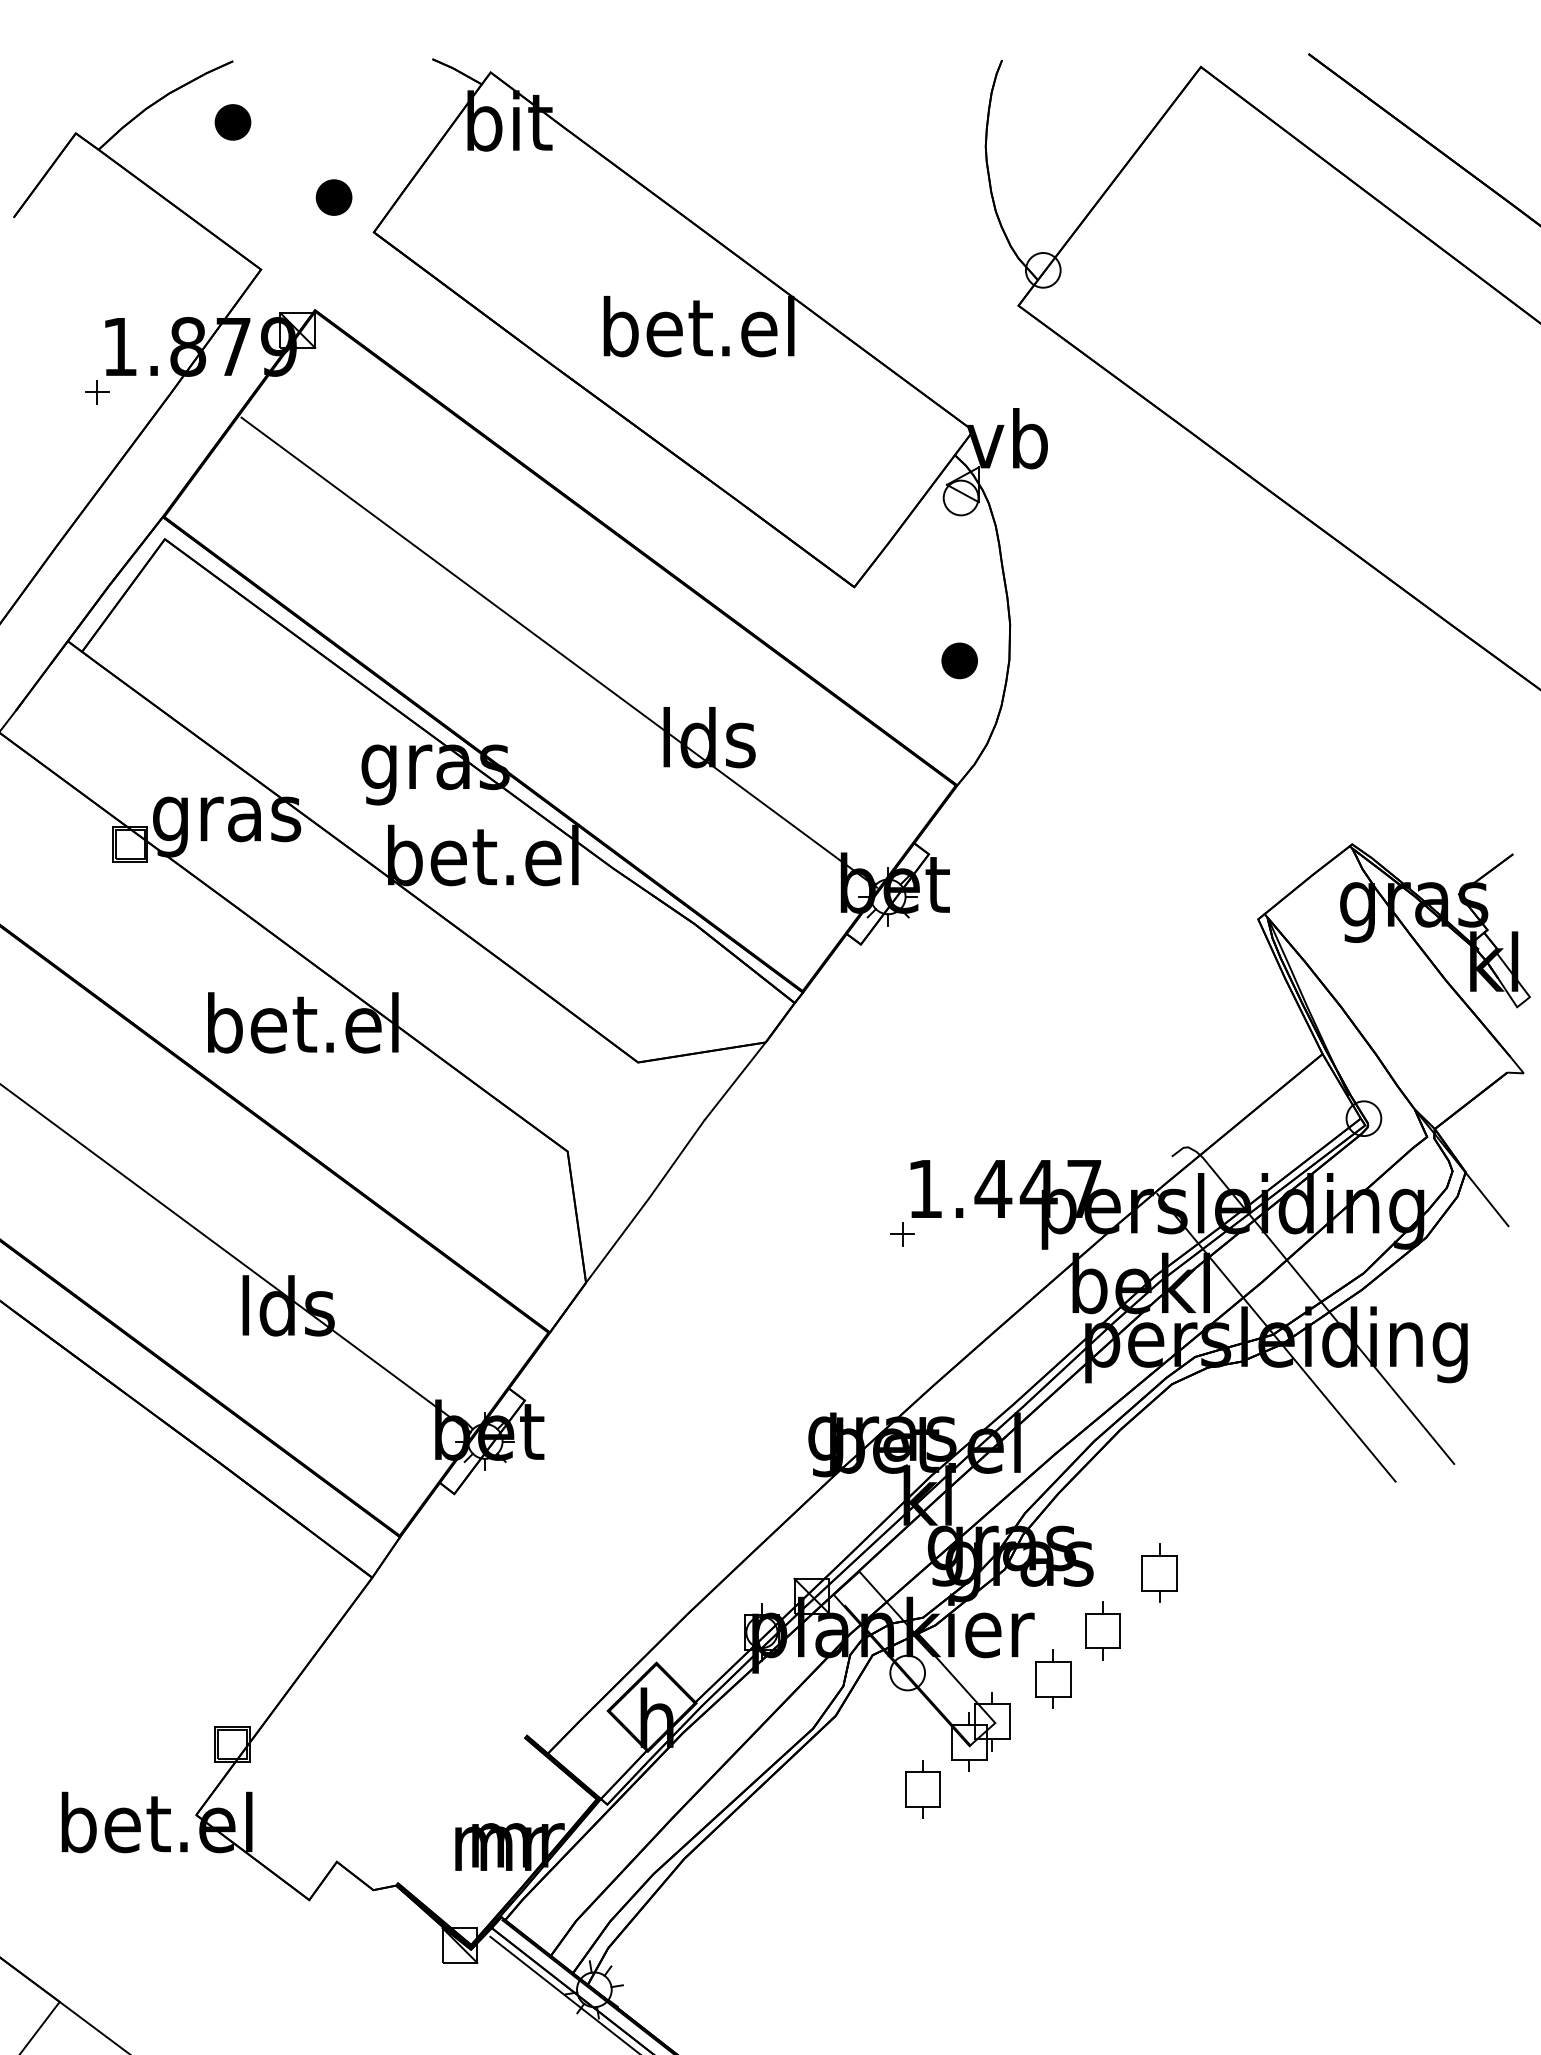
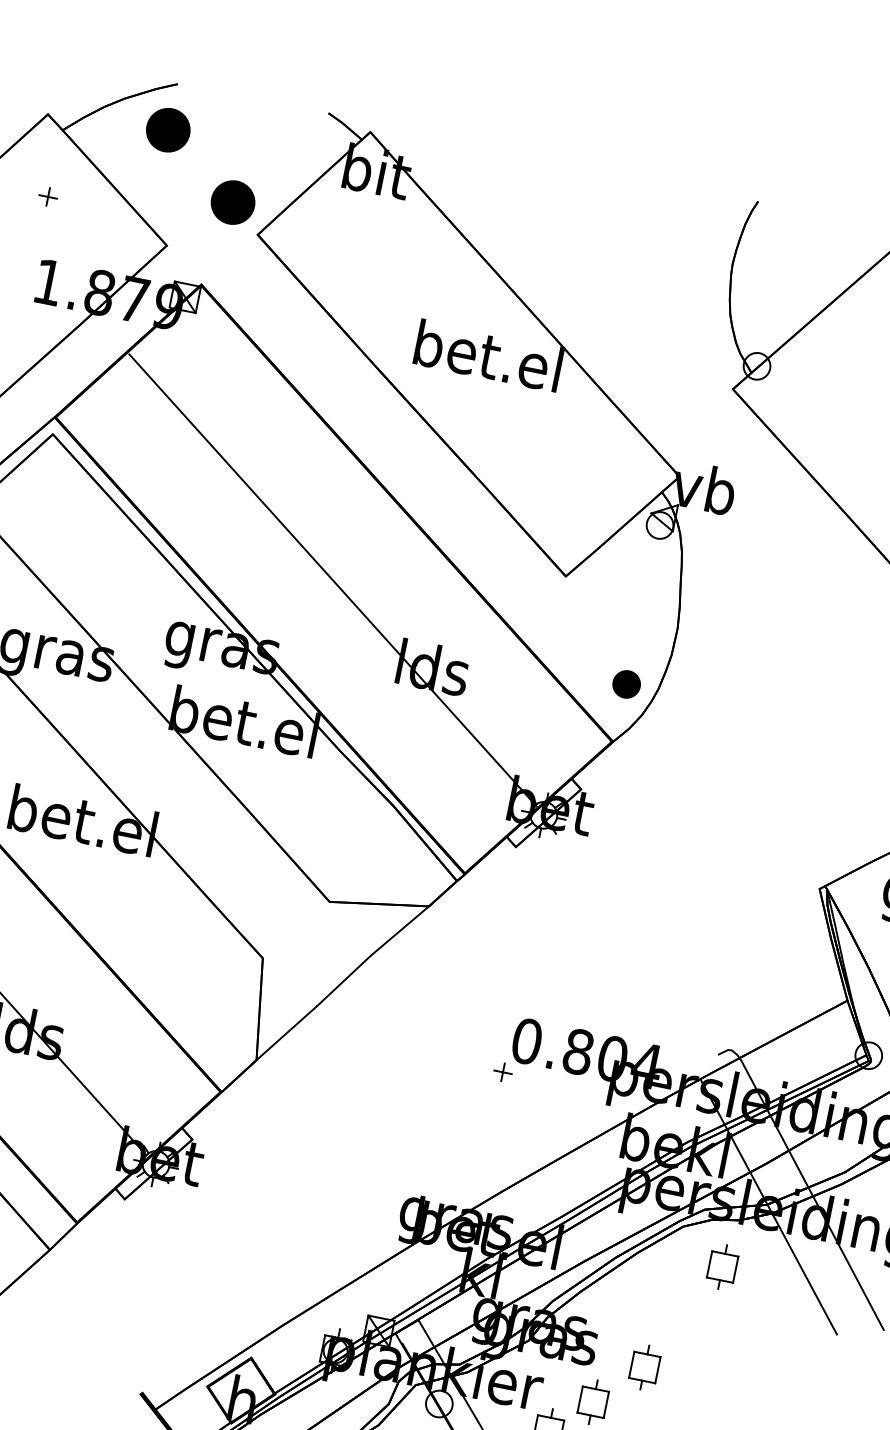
part: (232, 122) -> (167, 130), size x1.6
part: (333, 197) -> (232, 202), size x1.6
part: (97, 392) -> (48, 197), moved
part: (959, 660) -> (626, 684), moved
text: (1005, 1188) -> (587, 1053), 1.447 -> 0.804
part: (1232, 1424) -> (722, 1266), added

